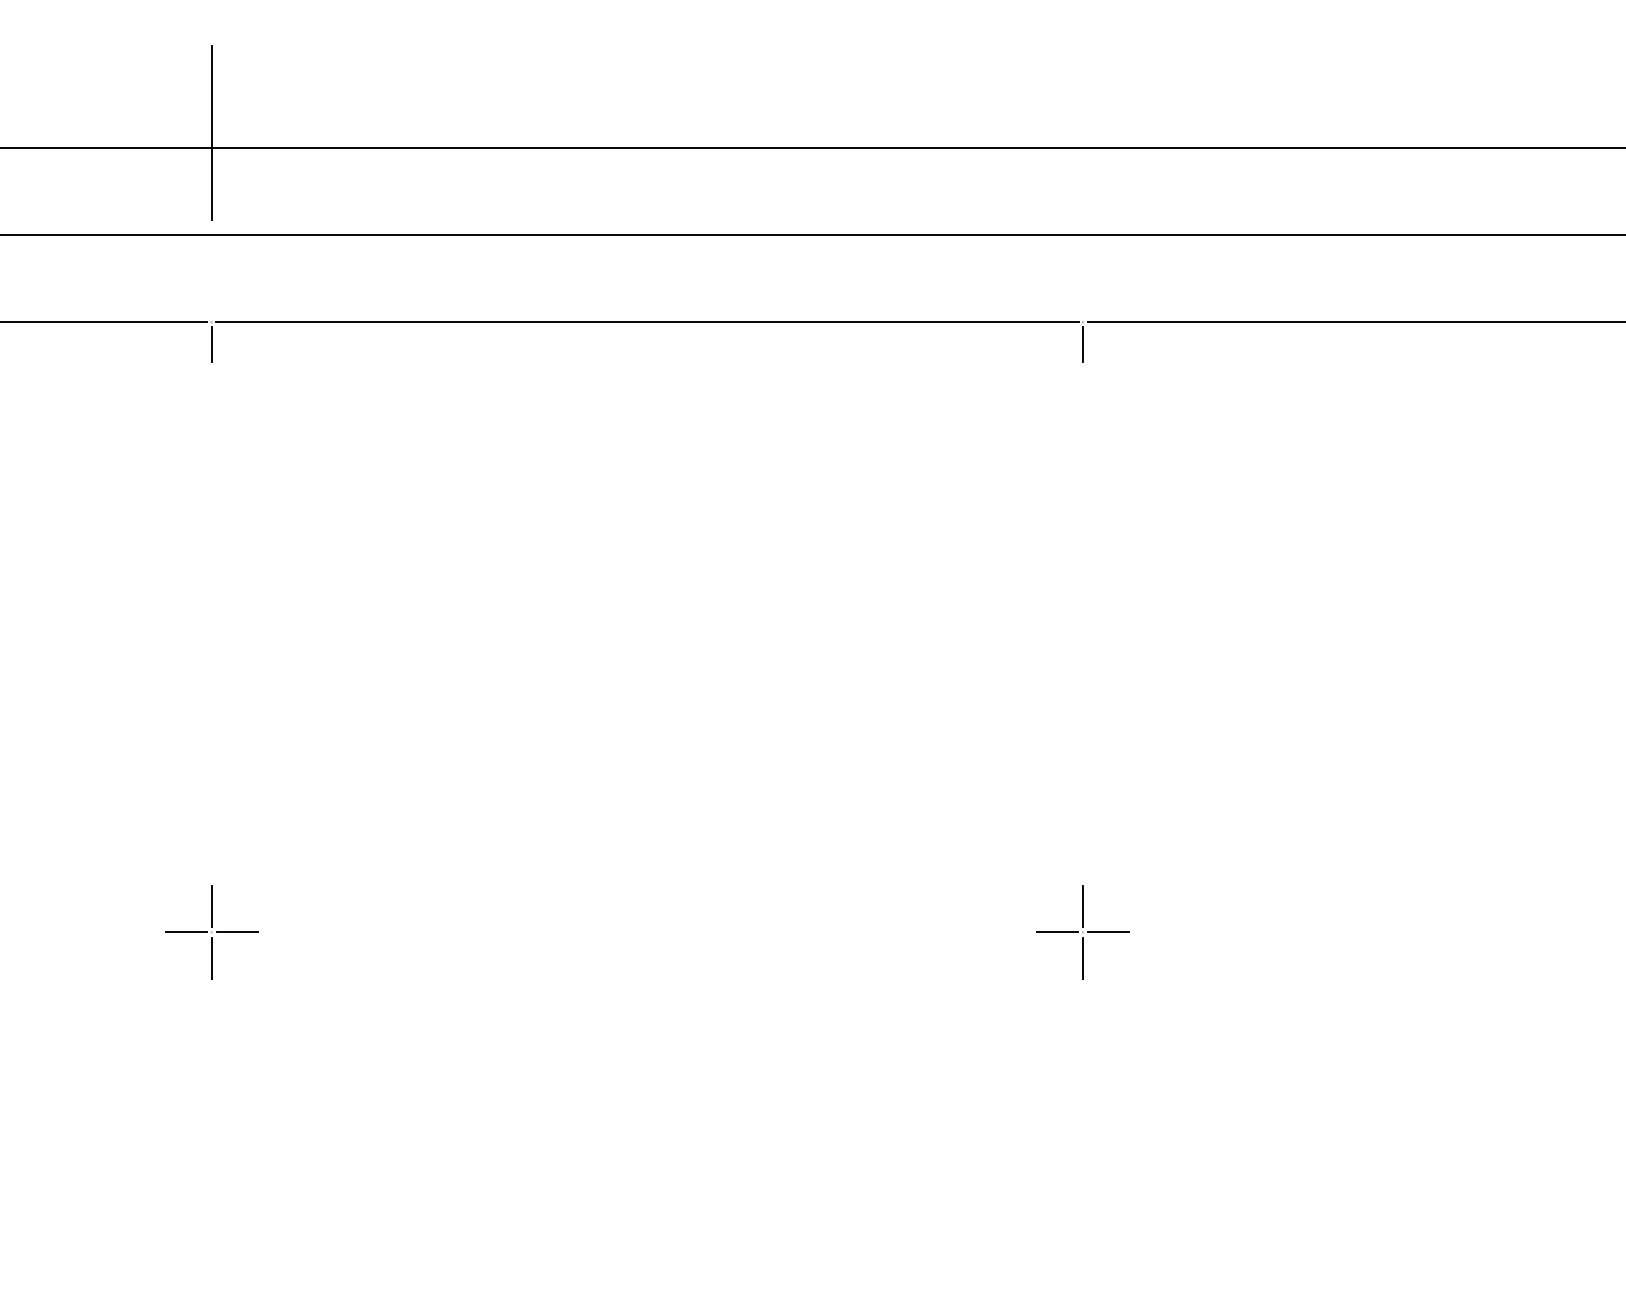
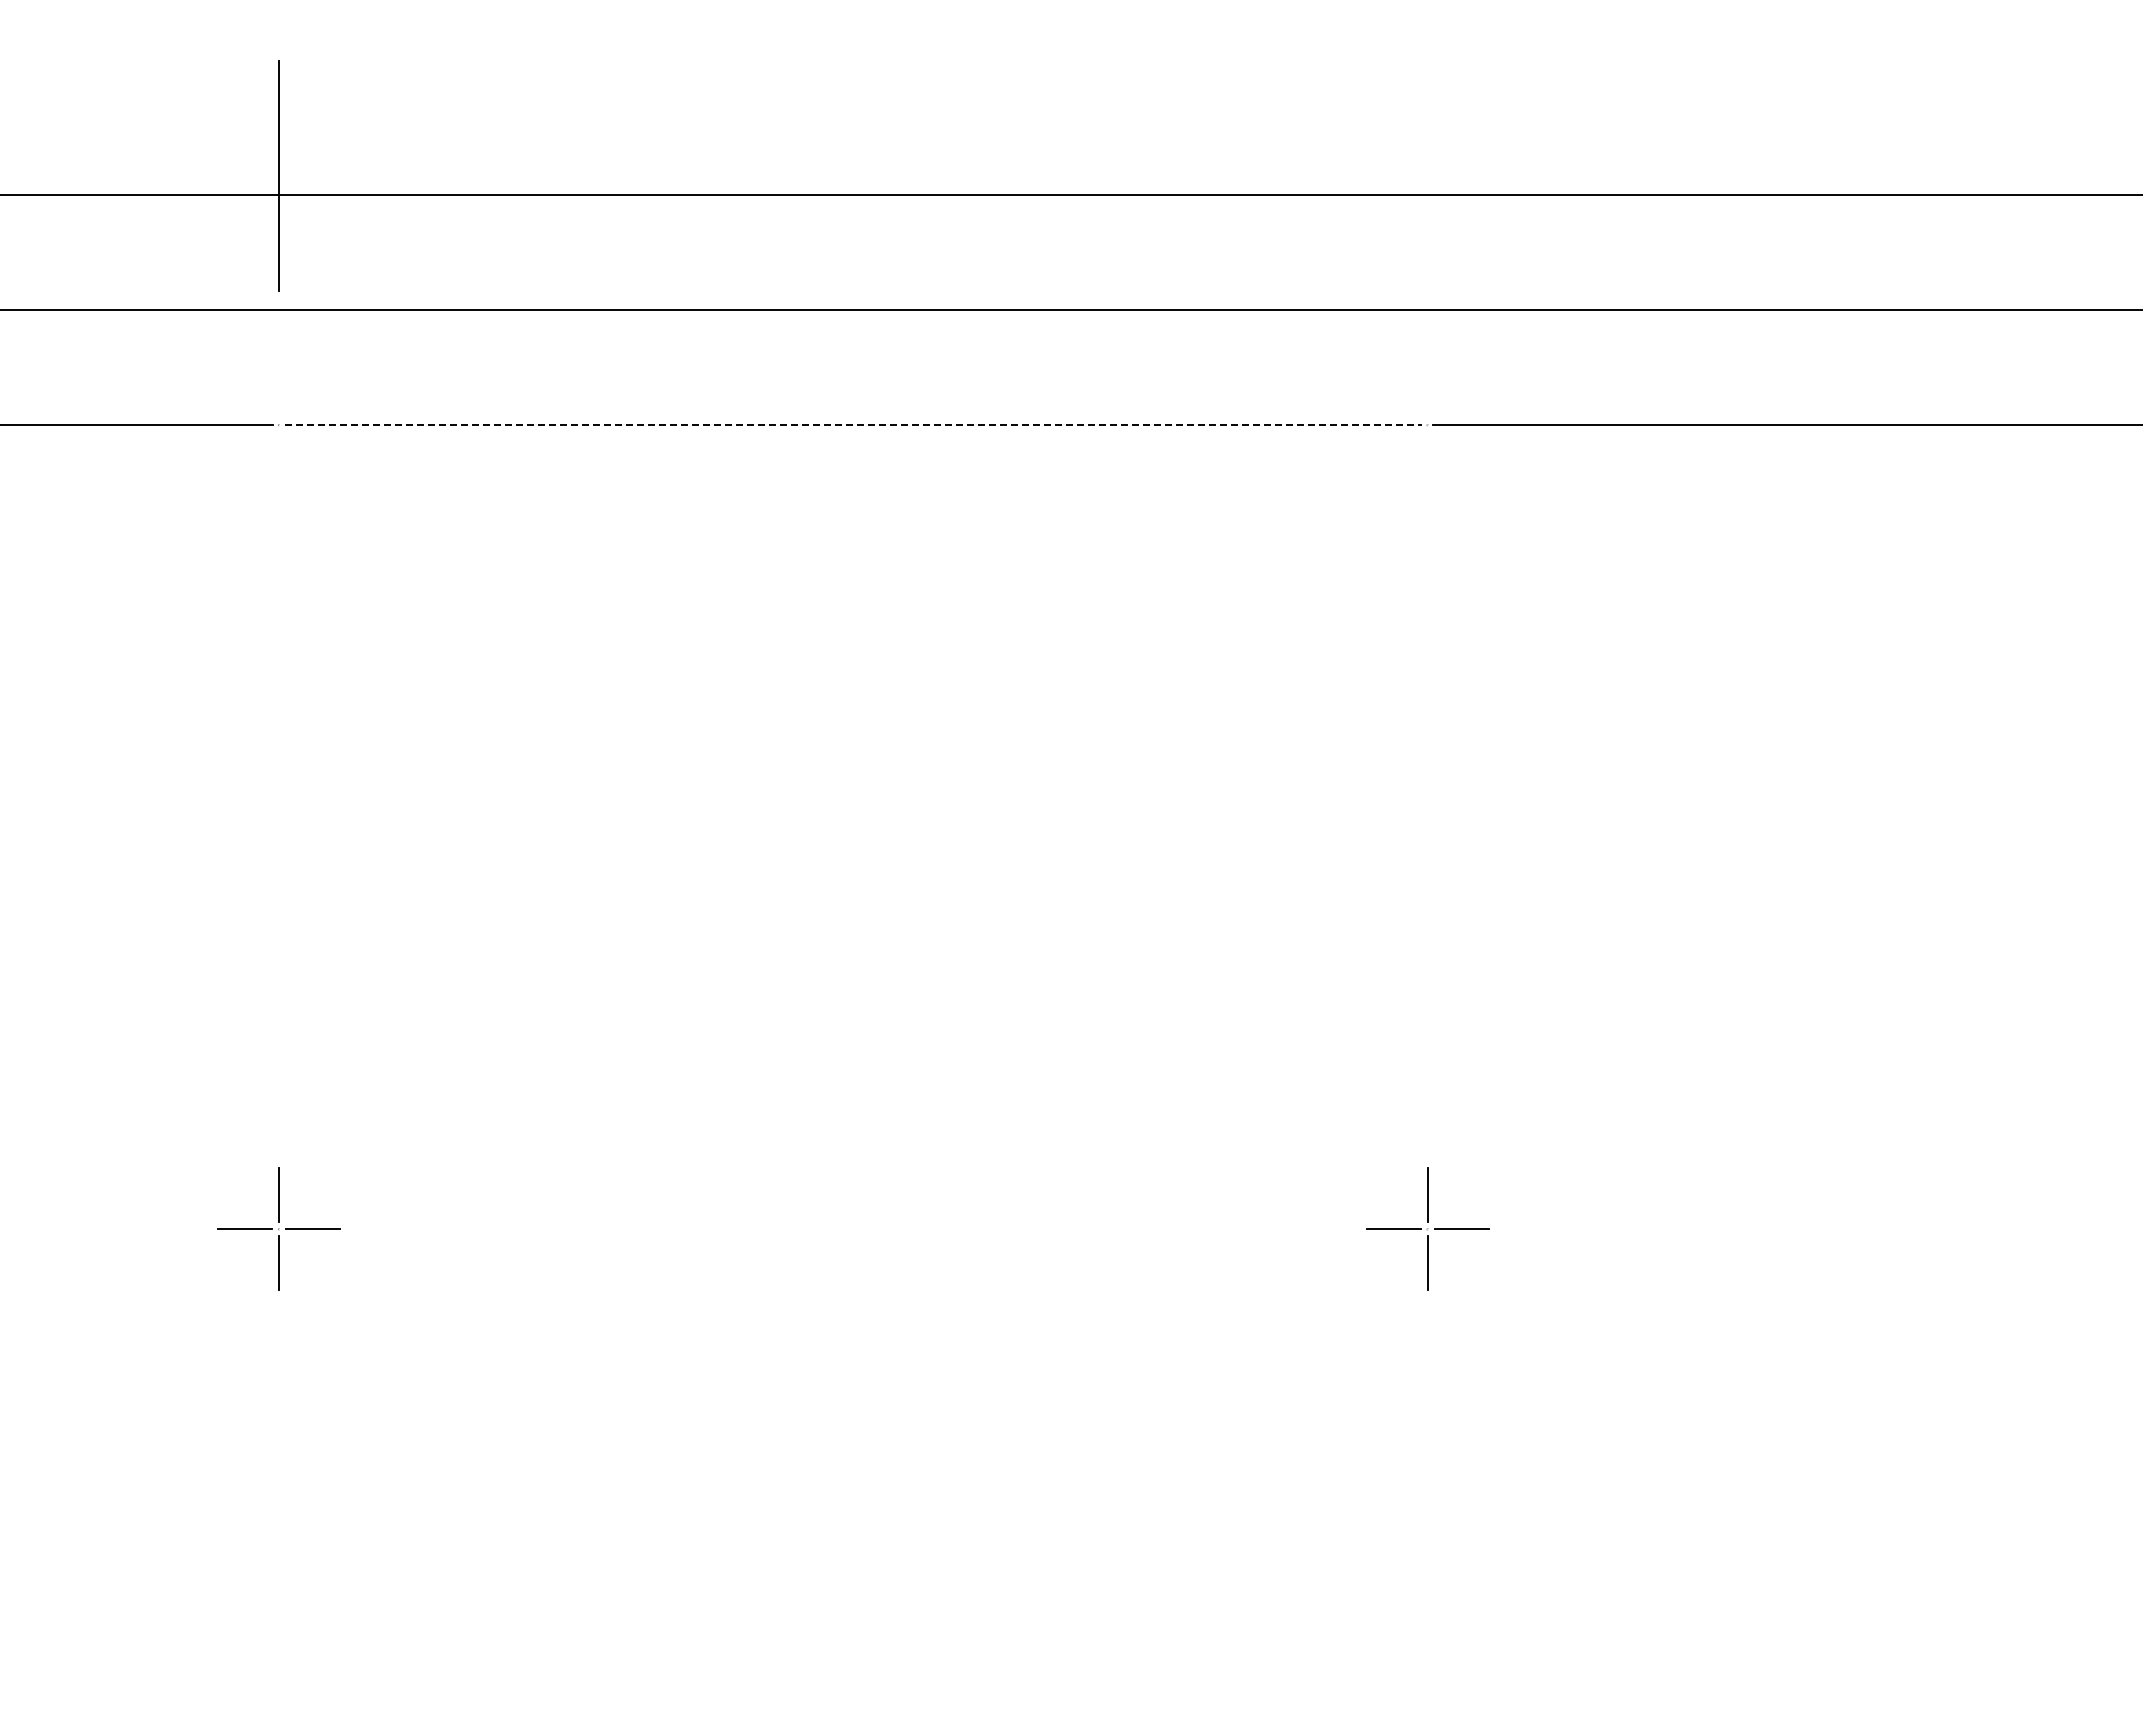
line: (647, 322) -> (853, 425), solid -> dashed
line: (211, 343) -> (278, 453), removed
line: (1083, 343) -> (1427, 453), removed

